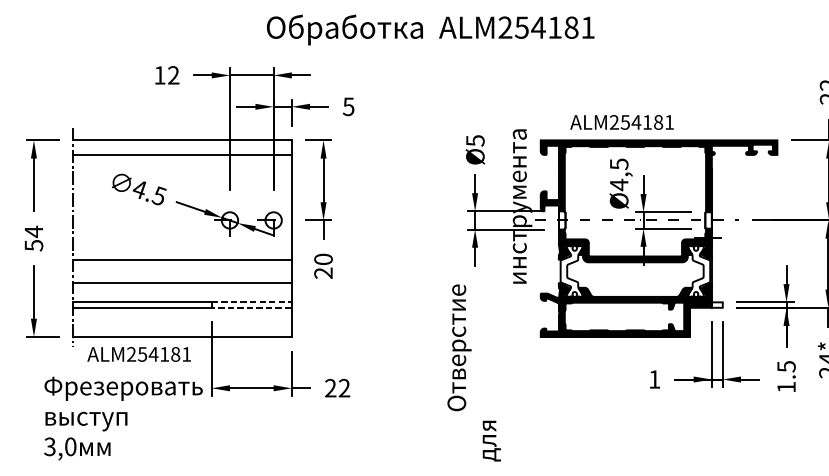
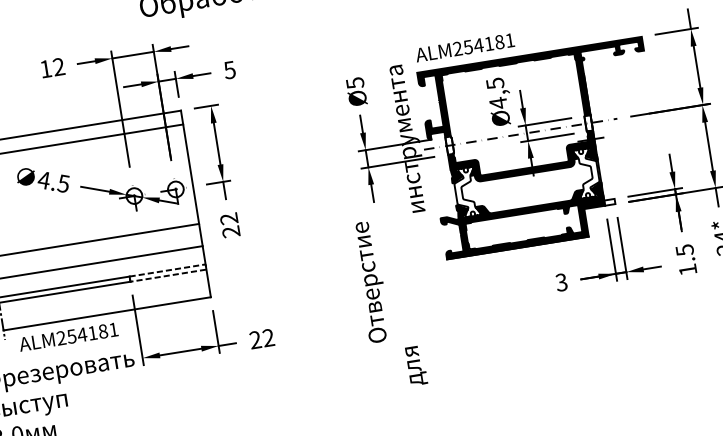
text: (621, 122) -> (464, 47), moved
text: (323, 259) -> (229, 218), 20 -> 22
text: (654, 379) -> (561, 282), 1 -> 3

